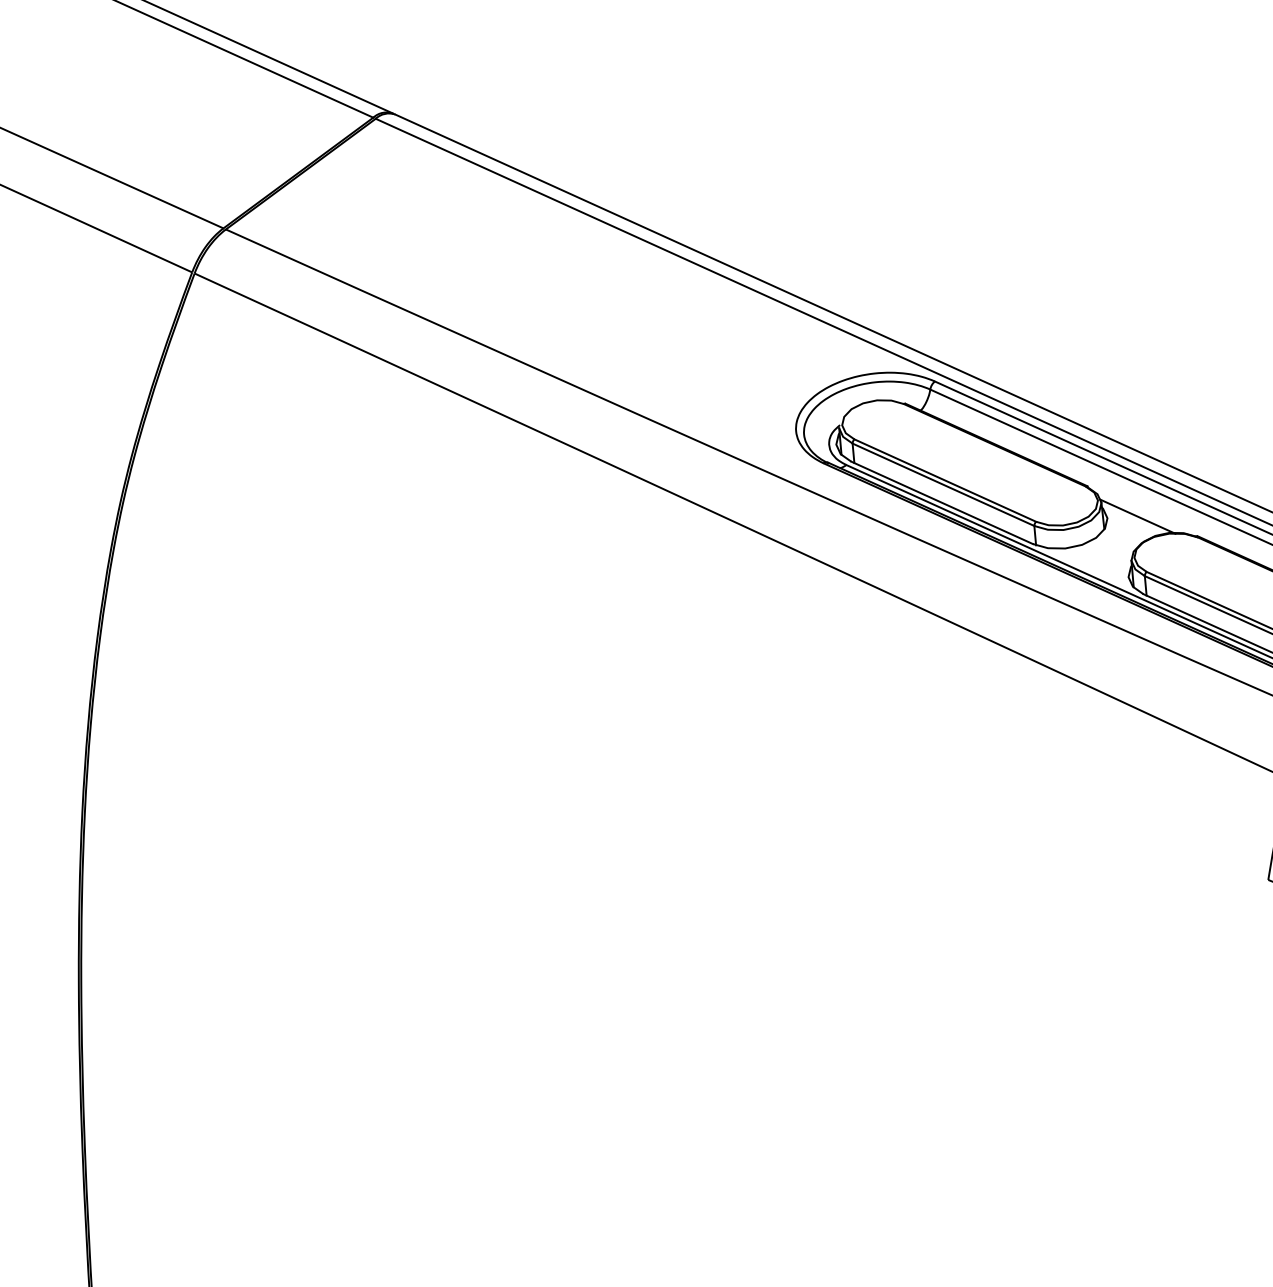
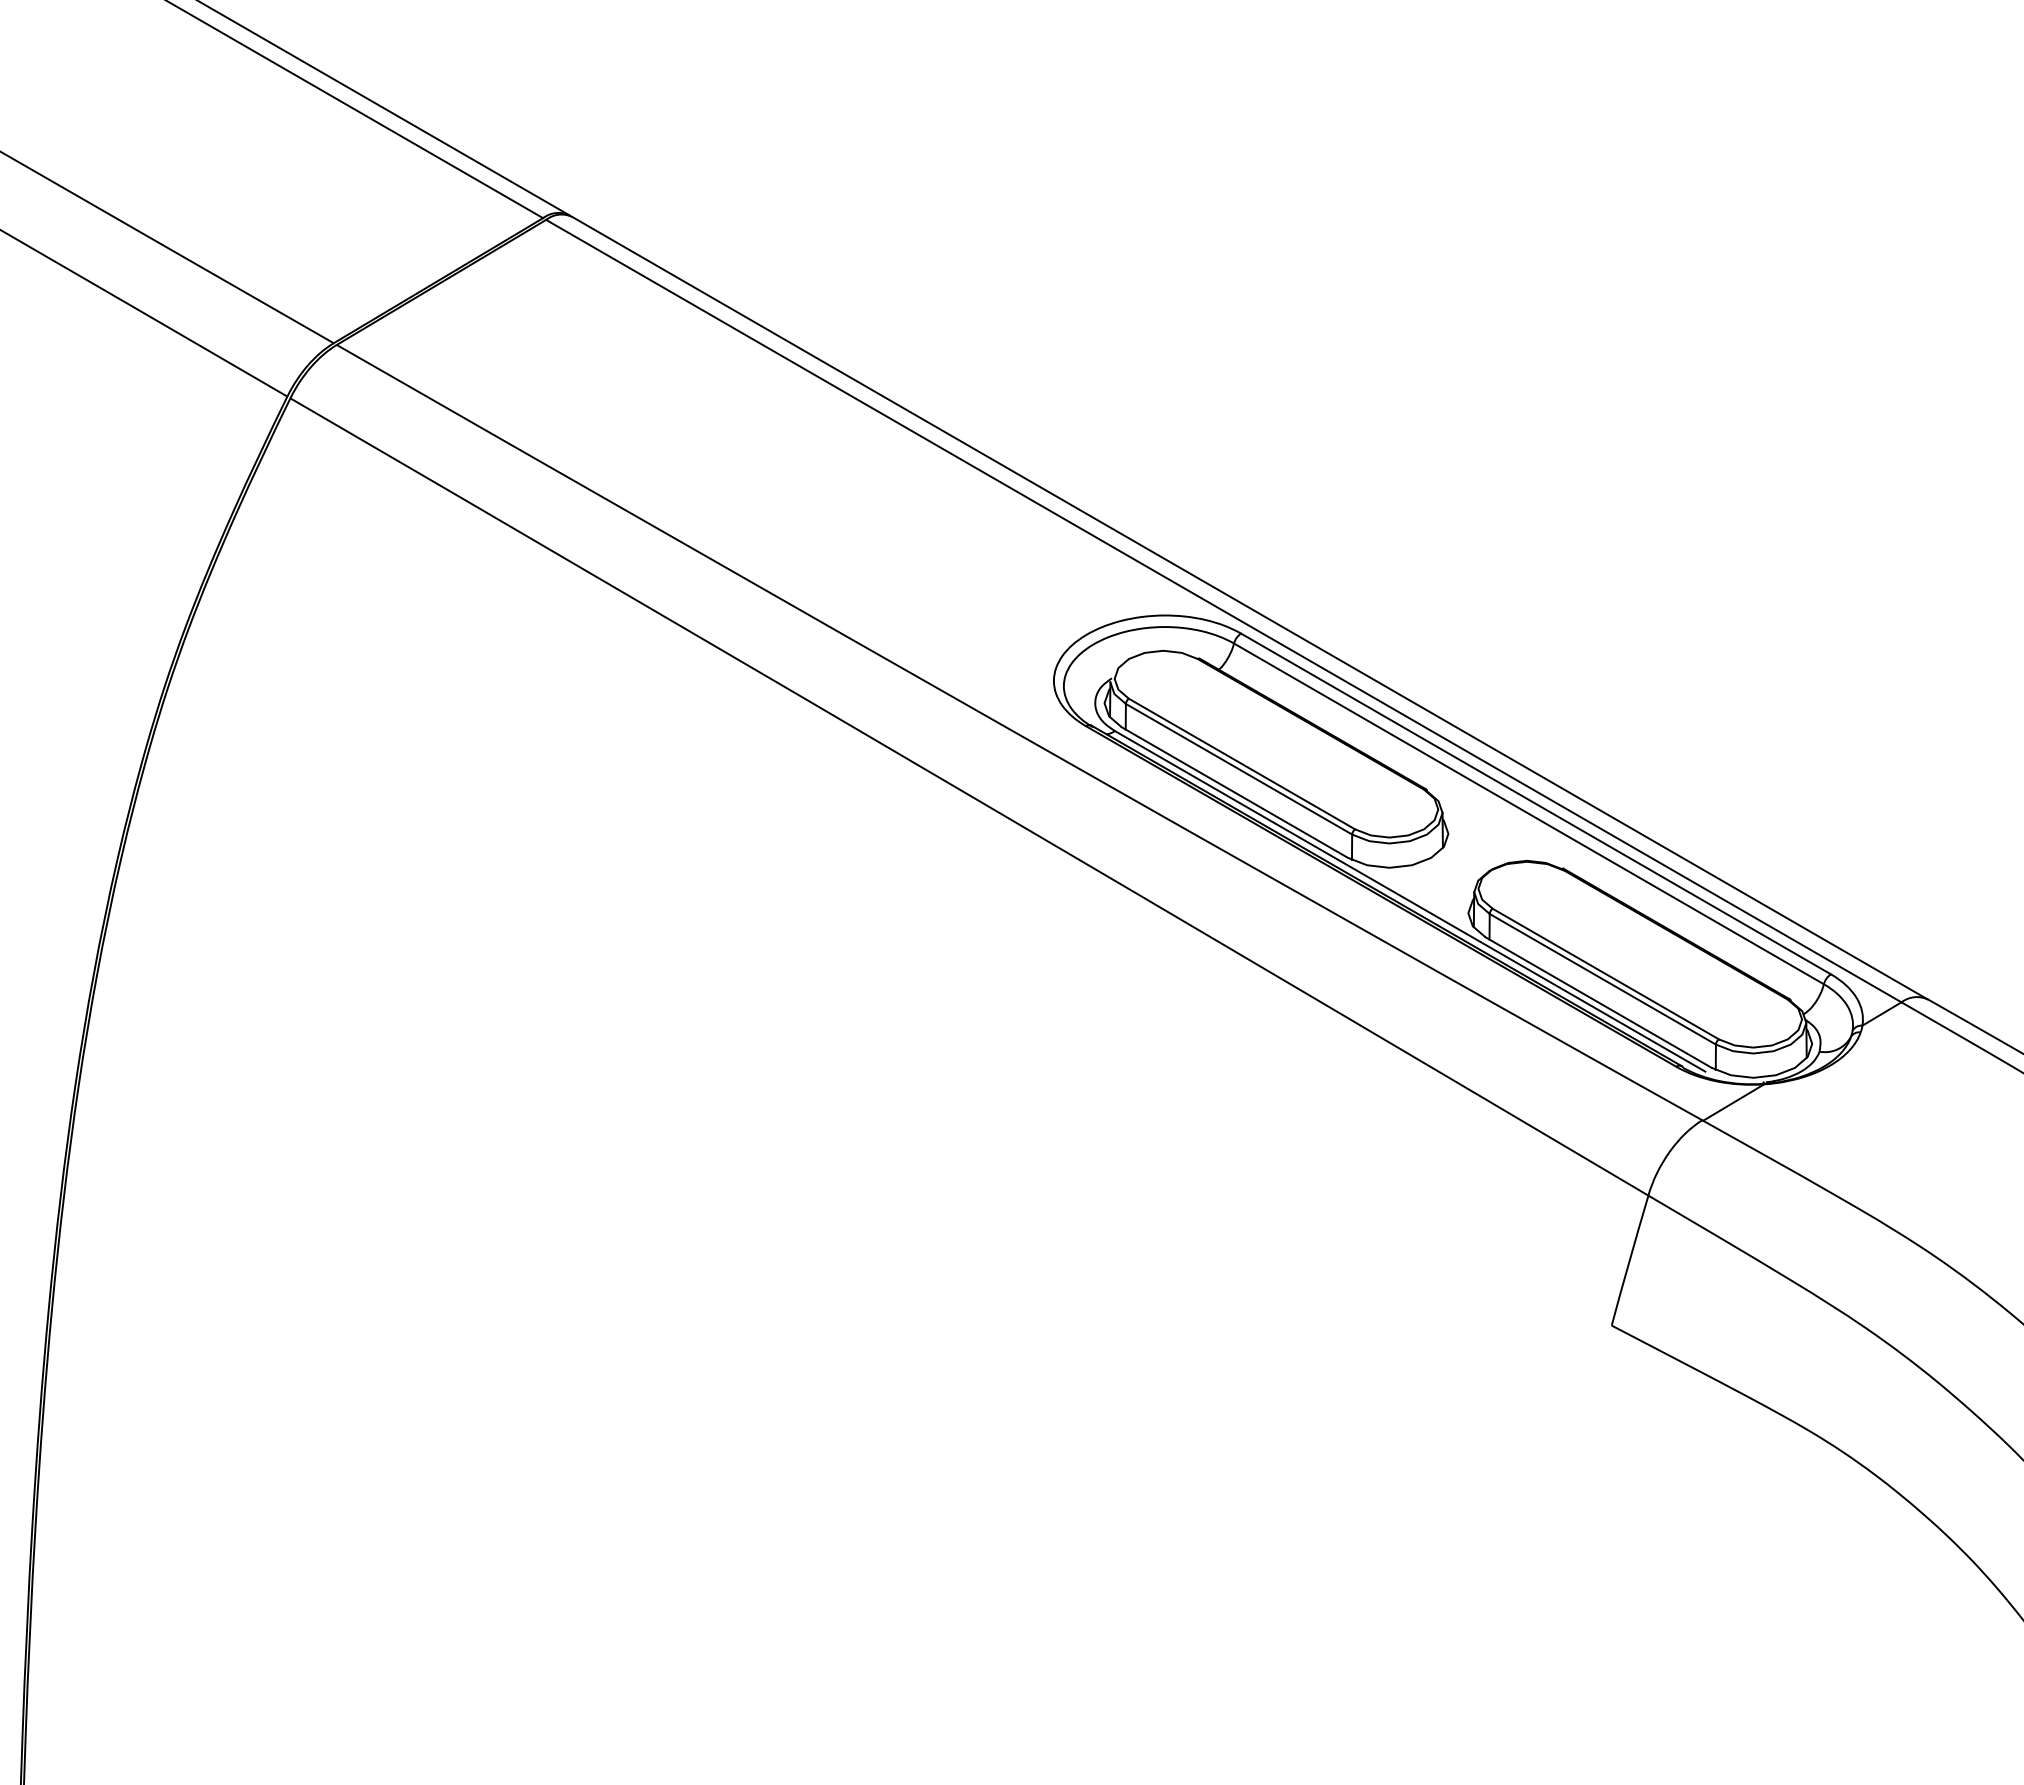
line: (1137, 516) -> (1487, 835), removed

